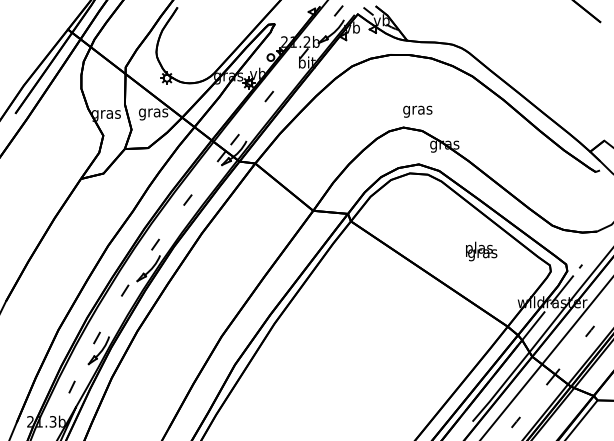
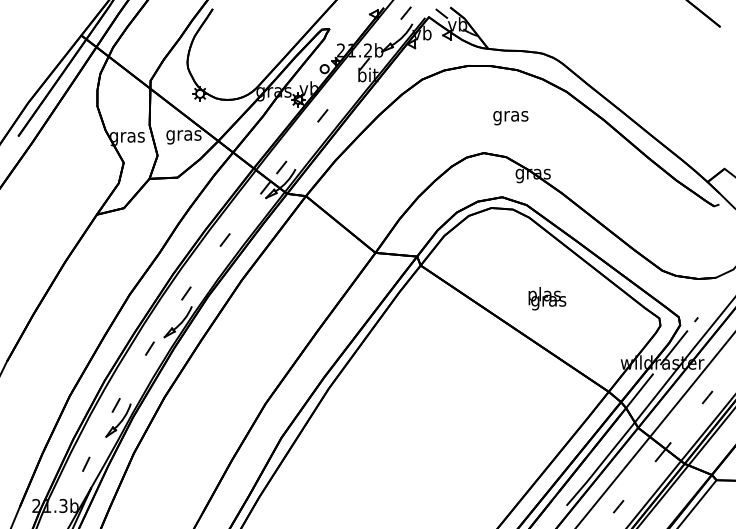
text: (417, 112) -> (510, 118), moved
text: (481, 251) -> (547, 298), moved

